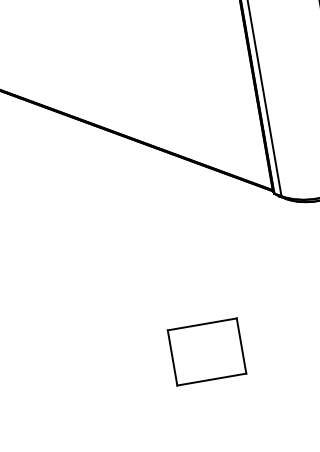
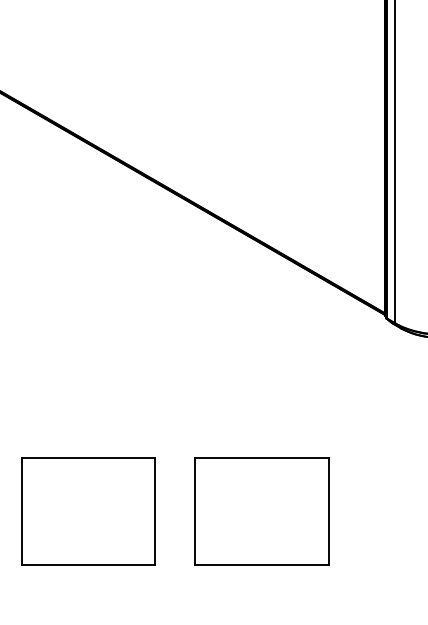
part: (206, 352) -> (261, 511), size x1.43
part: (79, 374) -> (88, 511), added

